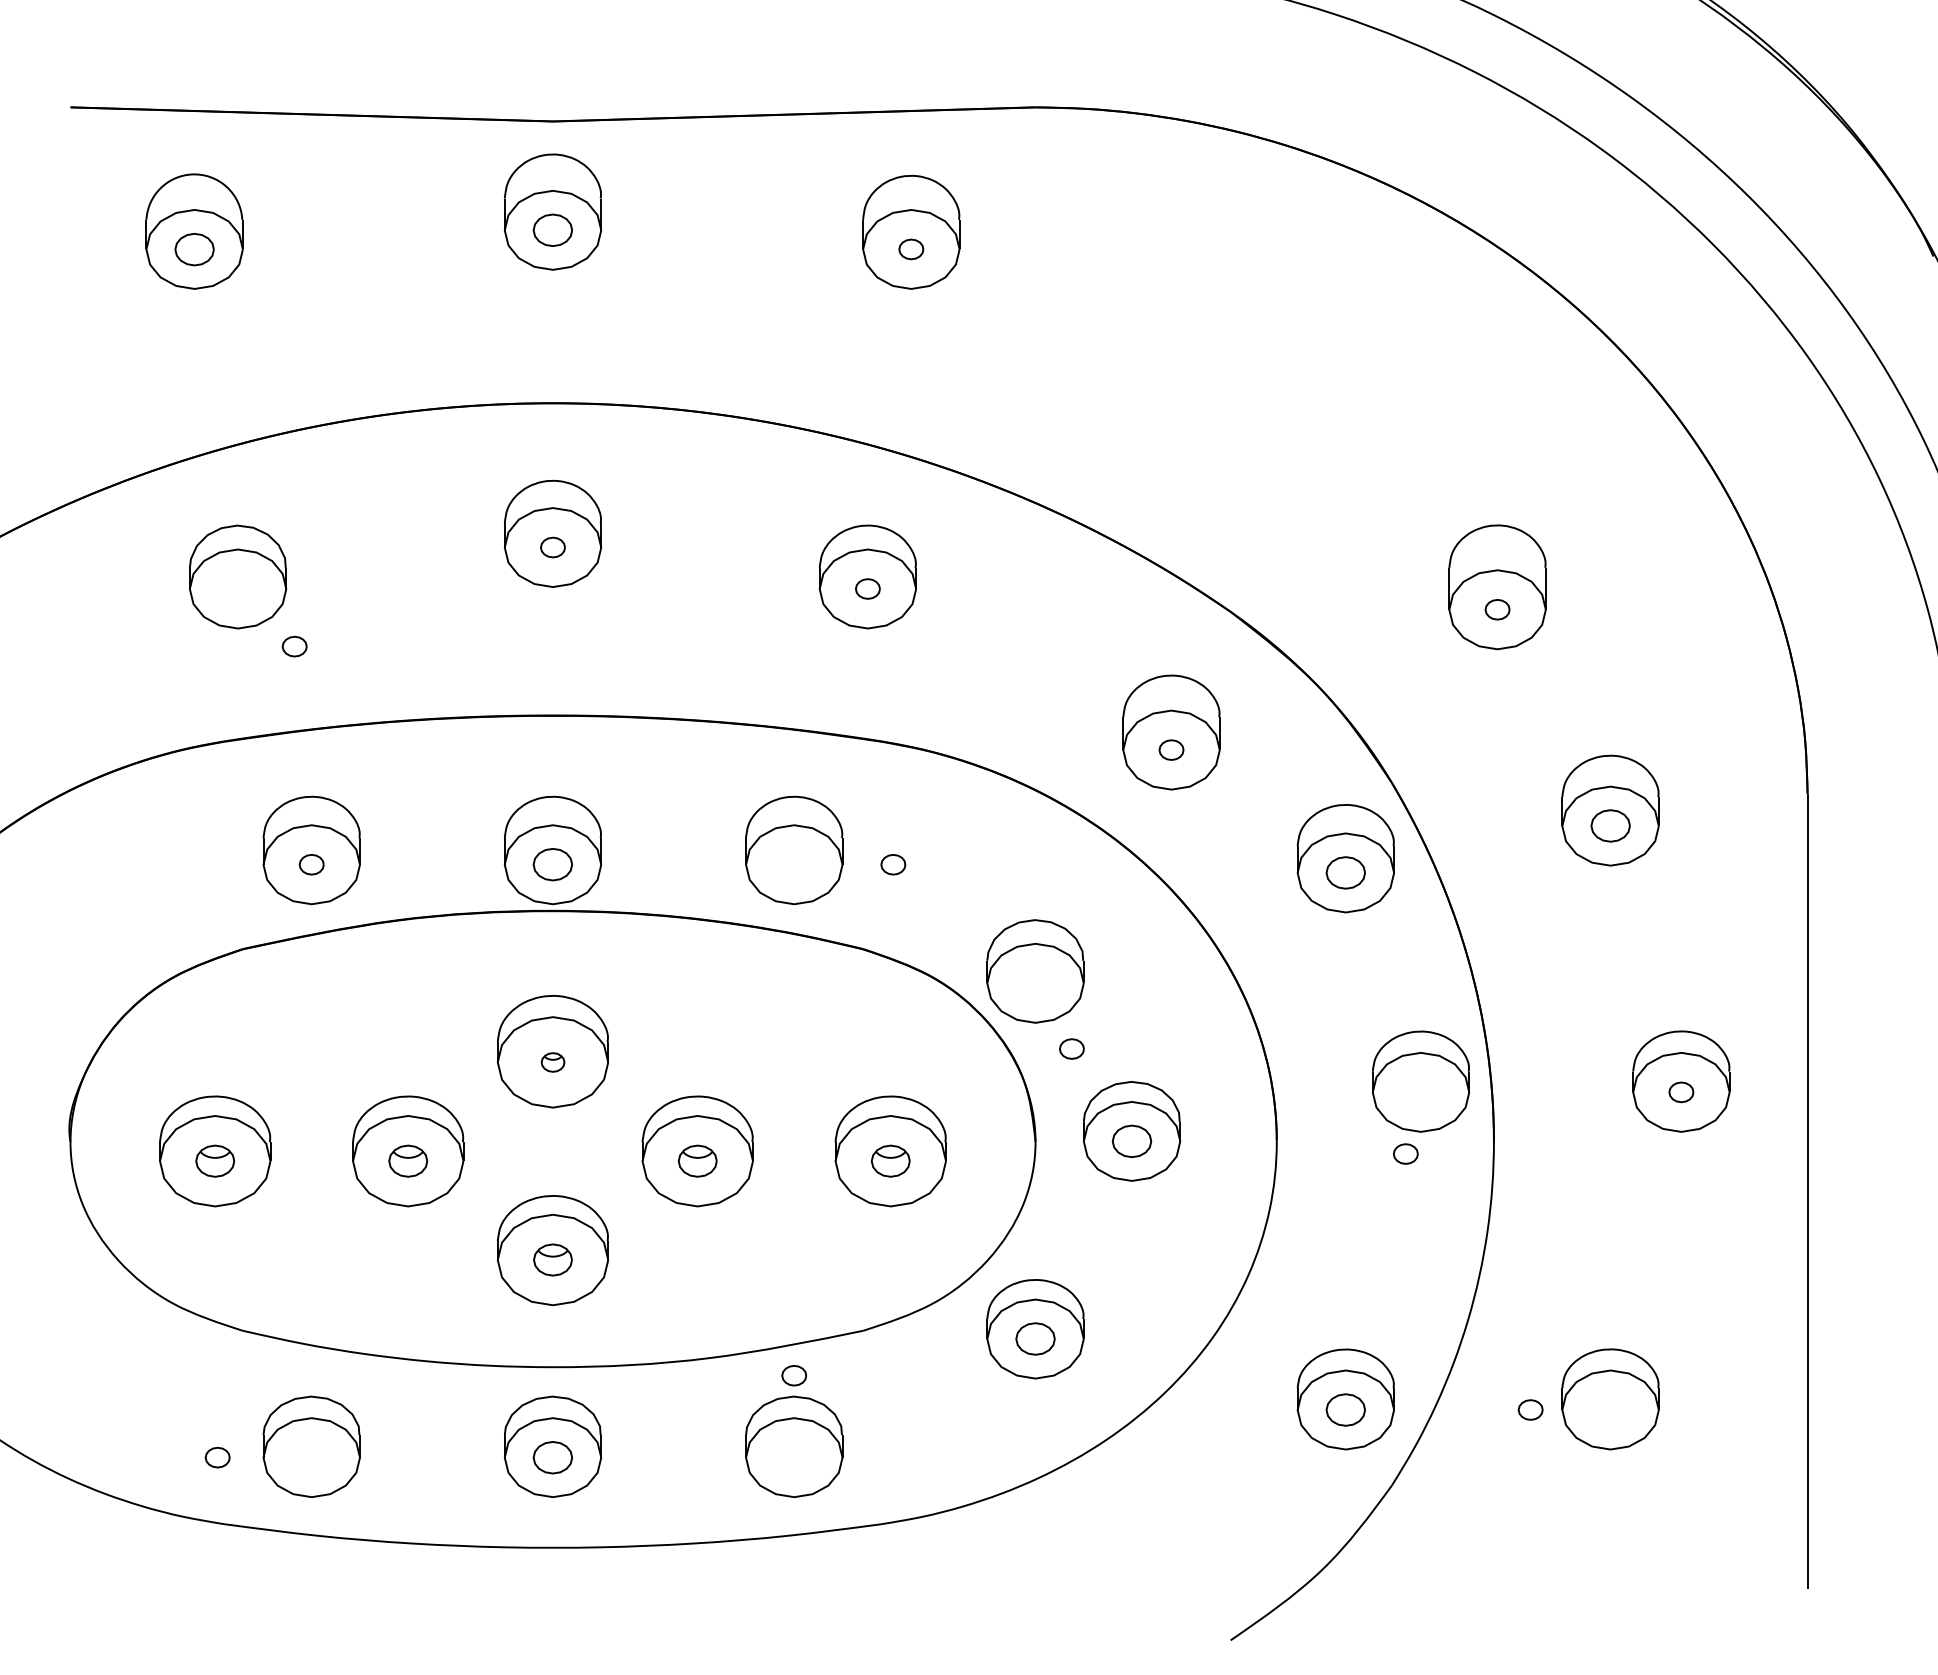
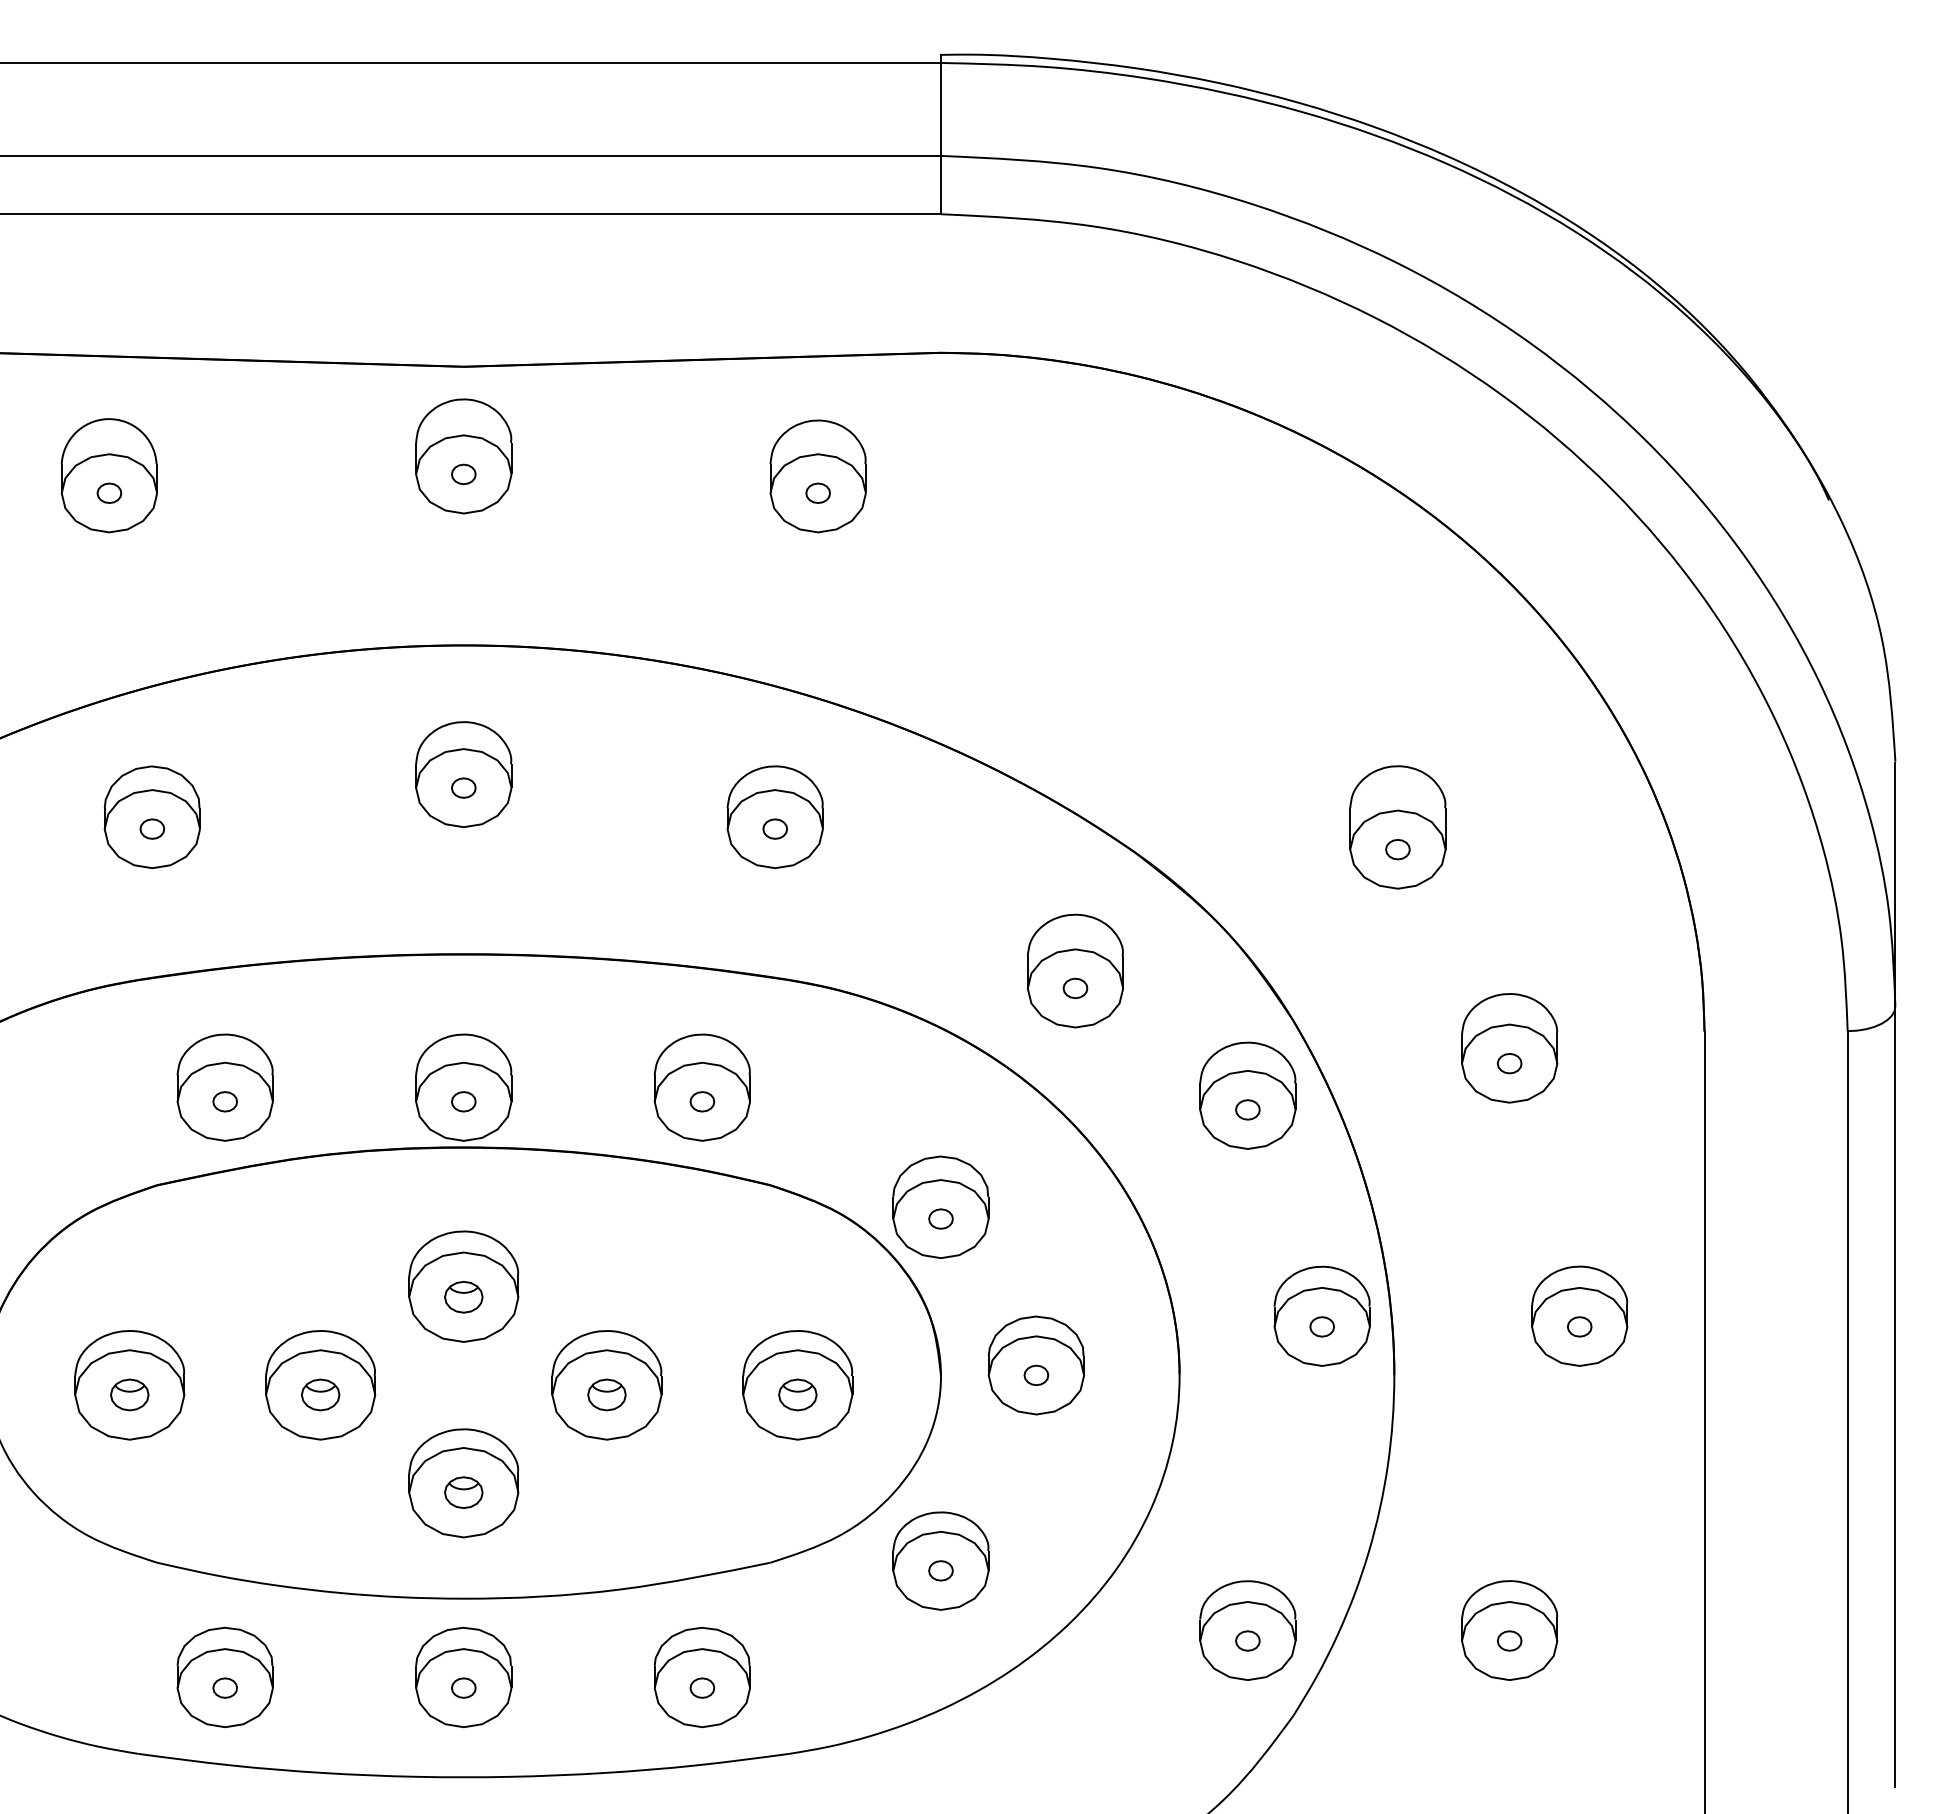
part: (552, 230) -> (463, 474), size x0.62
part: (194, 248) -> (109, 492), size x0.62
part: (294, 646) -> (152, 828), moved
part: (1610, 826) -> (1509, 1063), size x0.62
part: (552, 864) -> (463, 1101), size x0.62
part: (893, 864) -> (702, 1101), moved
part: (1345, 872) -> (1247, 1109), size x0.62
part: (1071, 1048) -> (940, 1218), moved
part: (552, 1062) -> (463, 1297), size x1.67
part: (1132, 1141) -> (1036, 1375), size x0.62
part: (1405, 1153) -> (1321, 1326), moved
part: (1035, 1338) -> (940, 1570), size x0.62
part: (794, 1375) -> (702, 1687), moved
part: (1345, 1409) -> (1247, 1640), size x0.62
part: (1530, 1409) -> (1509, 1640), moved
part: (216, 1457) -> (224, 1687), moved
part: (552, 1457) -> (463, 1687), size x0.62

